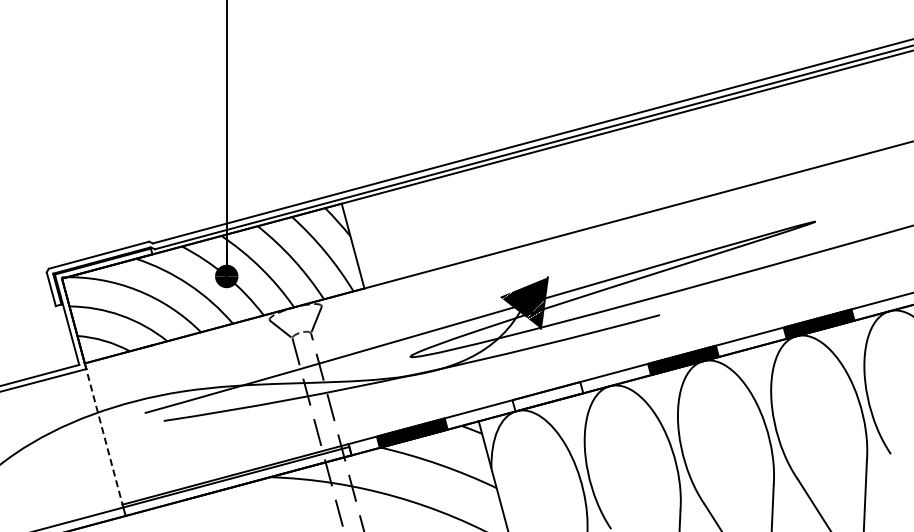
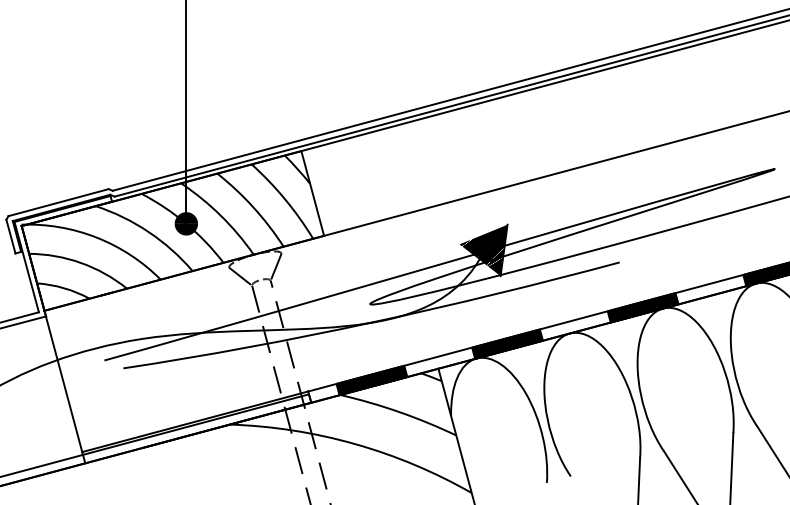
fill: (547, 396) -> (507, 343), added
line: (103, 434) -> (63, 381), dashed -> solid

